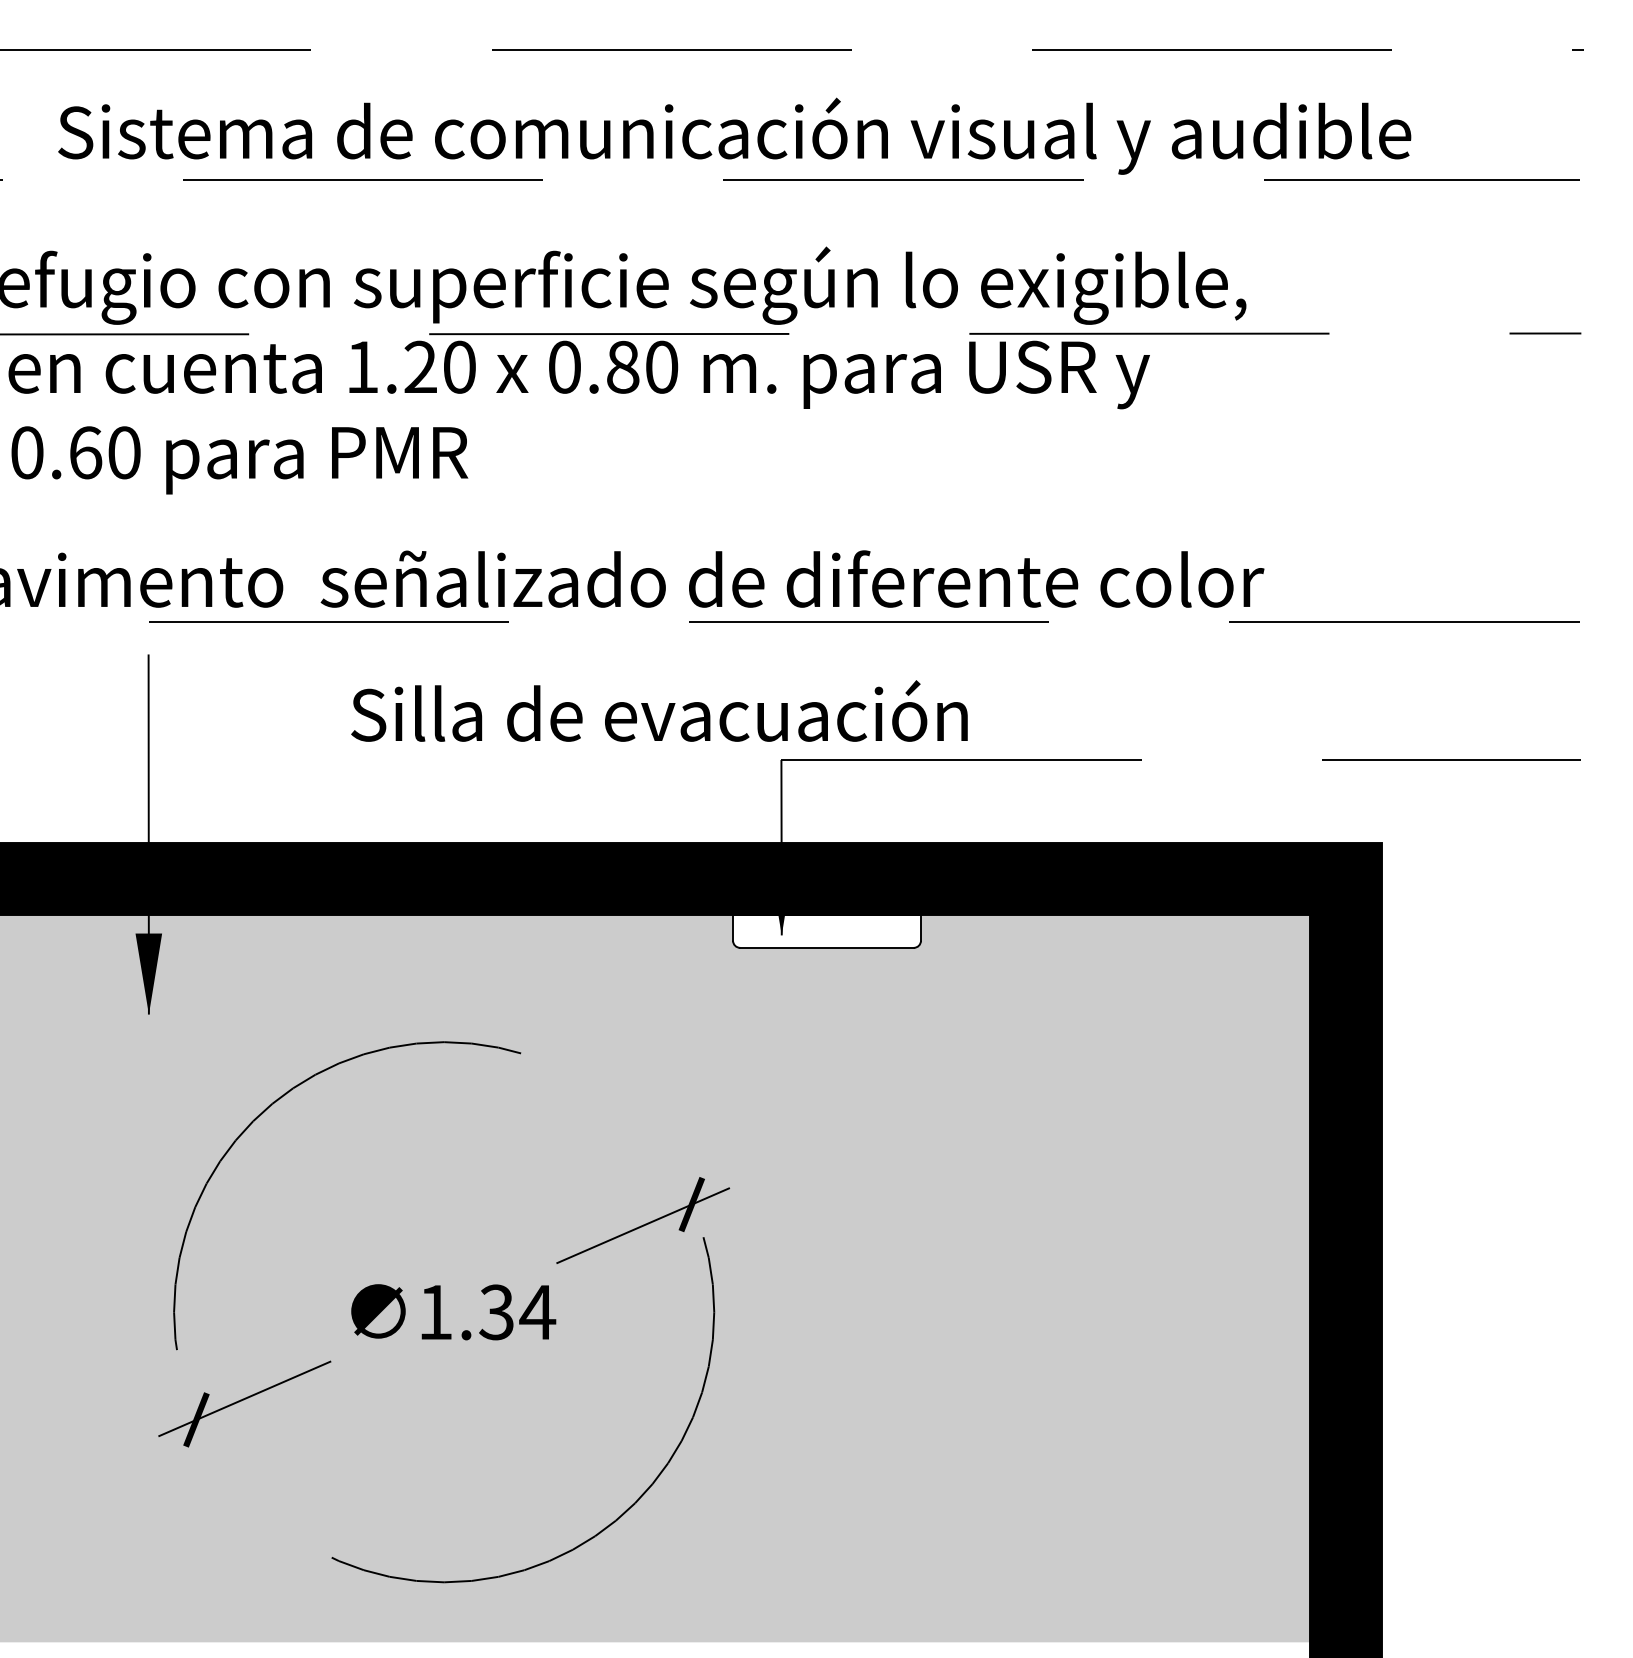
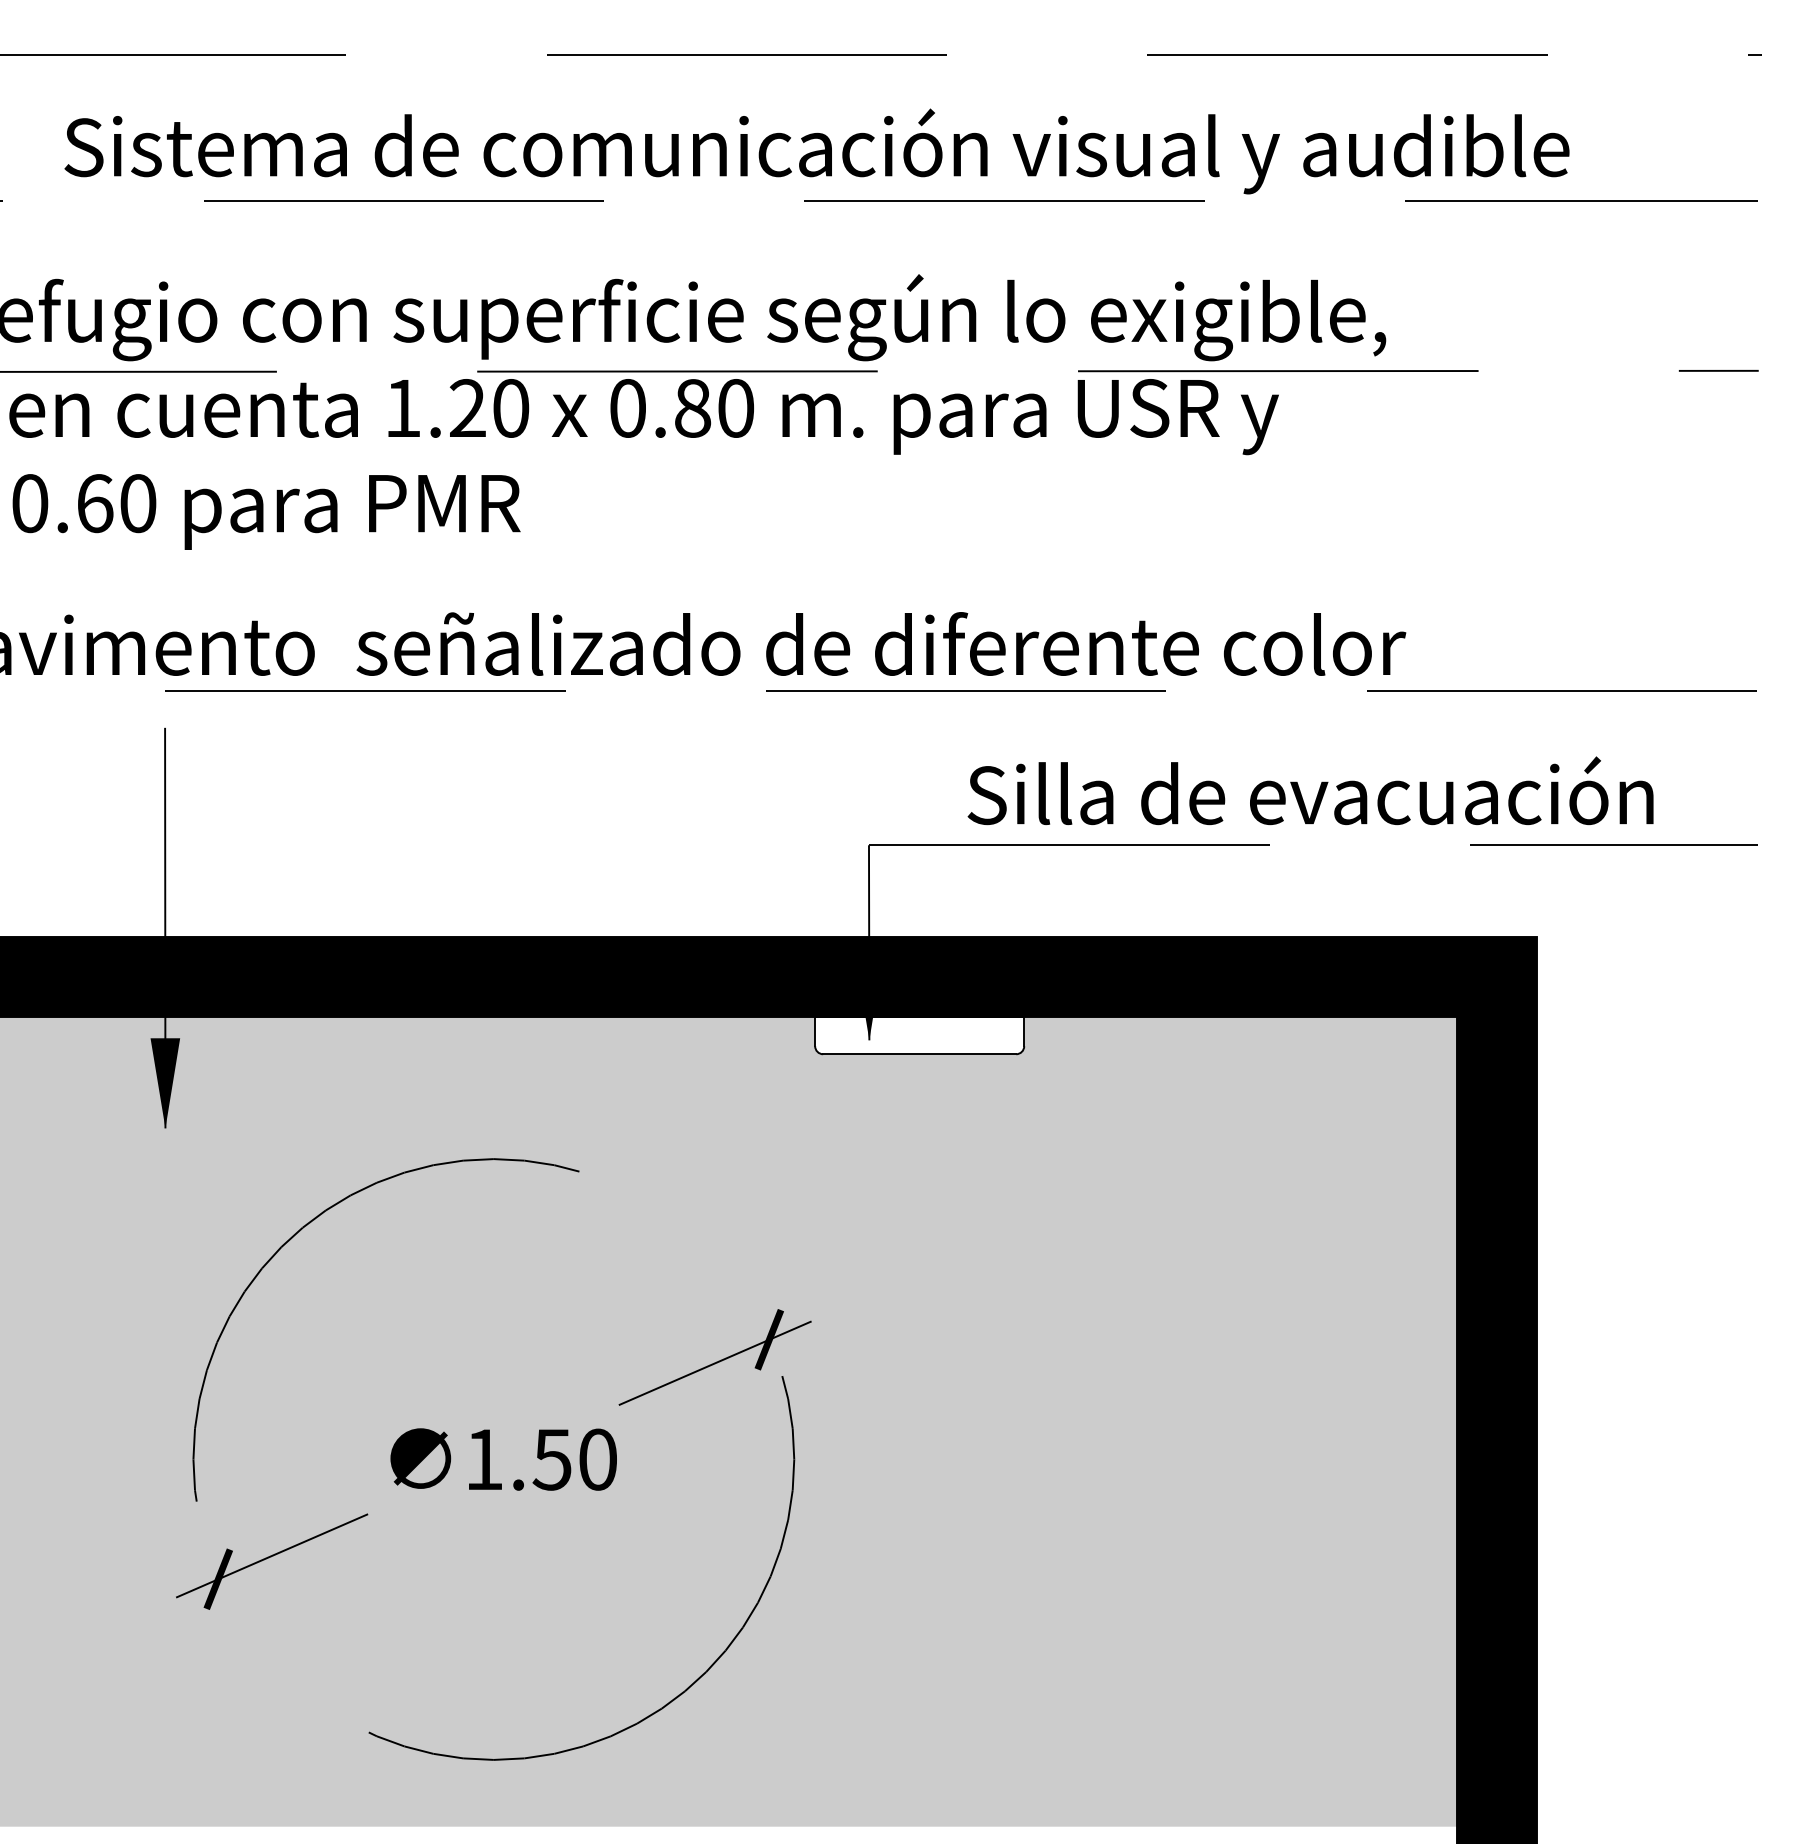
text: (659, 710) -> (1310, 790), moved
text: (517, 1312) -> (575, 1459), 1.34 -> 1.50

